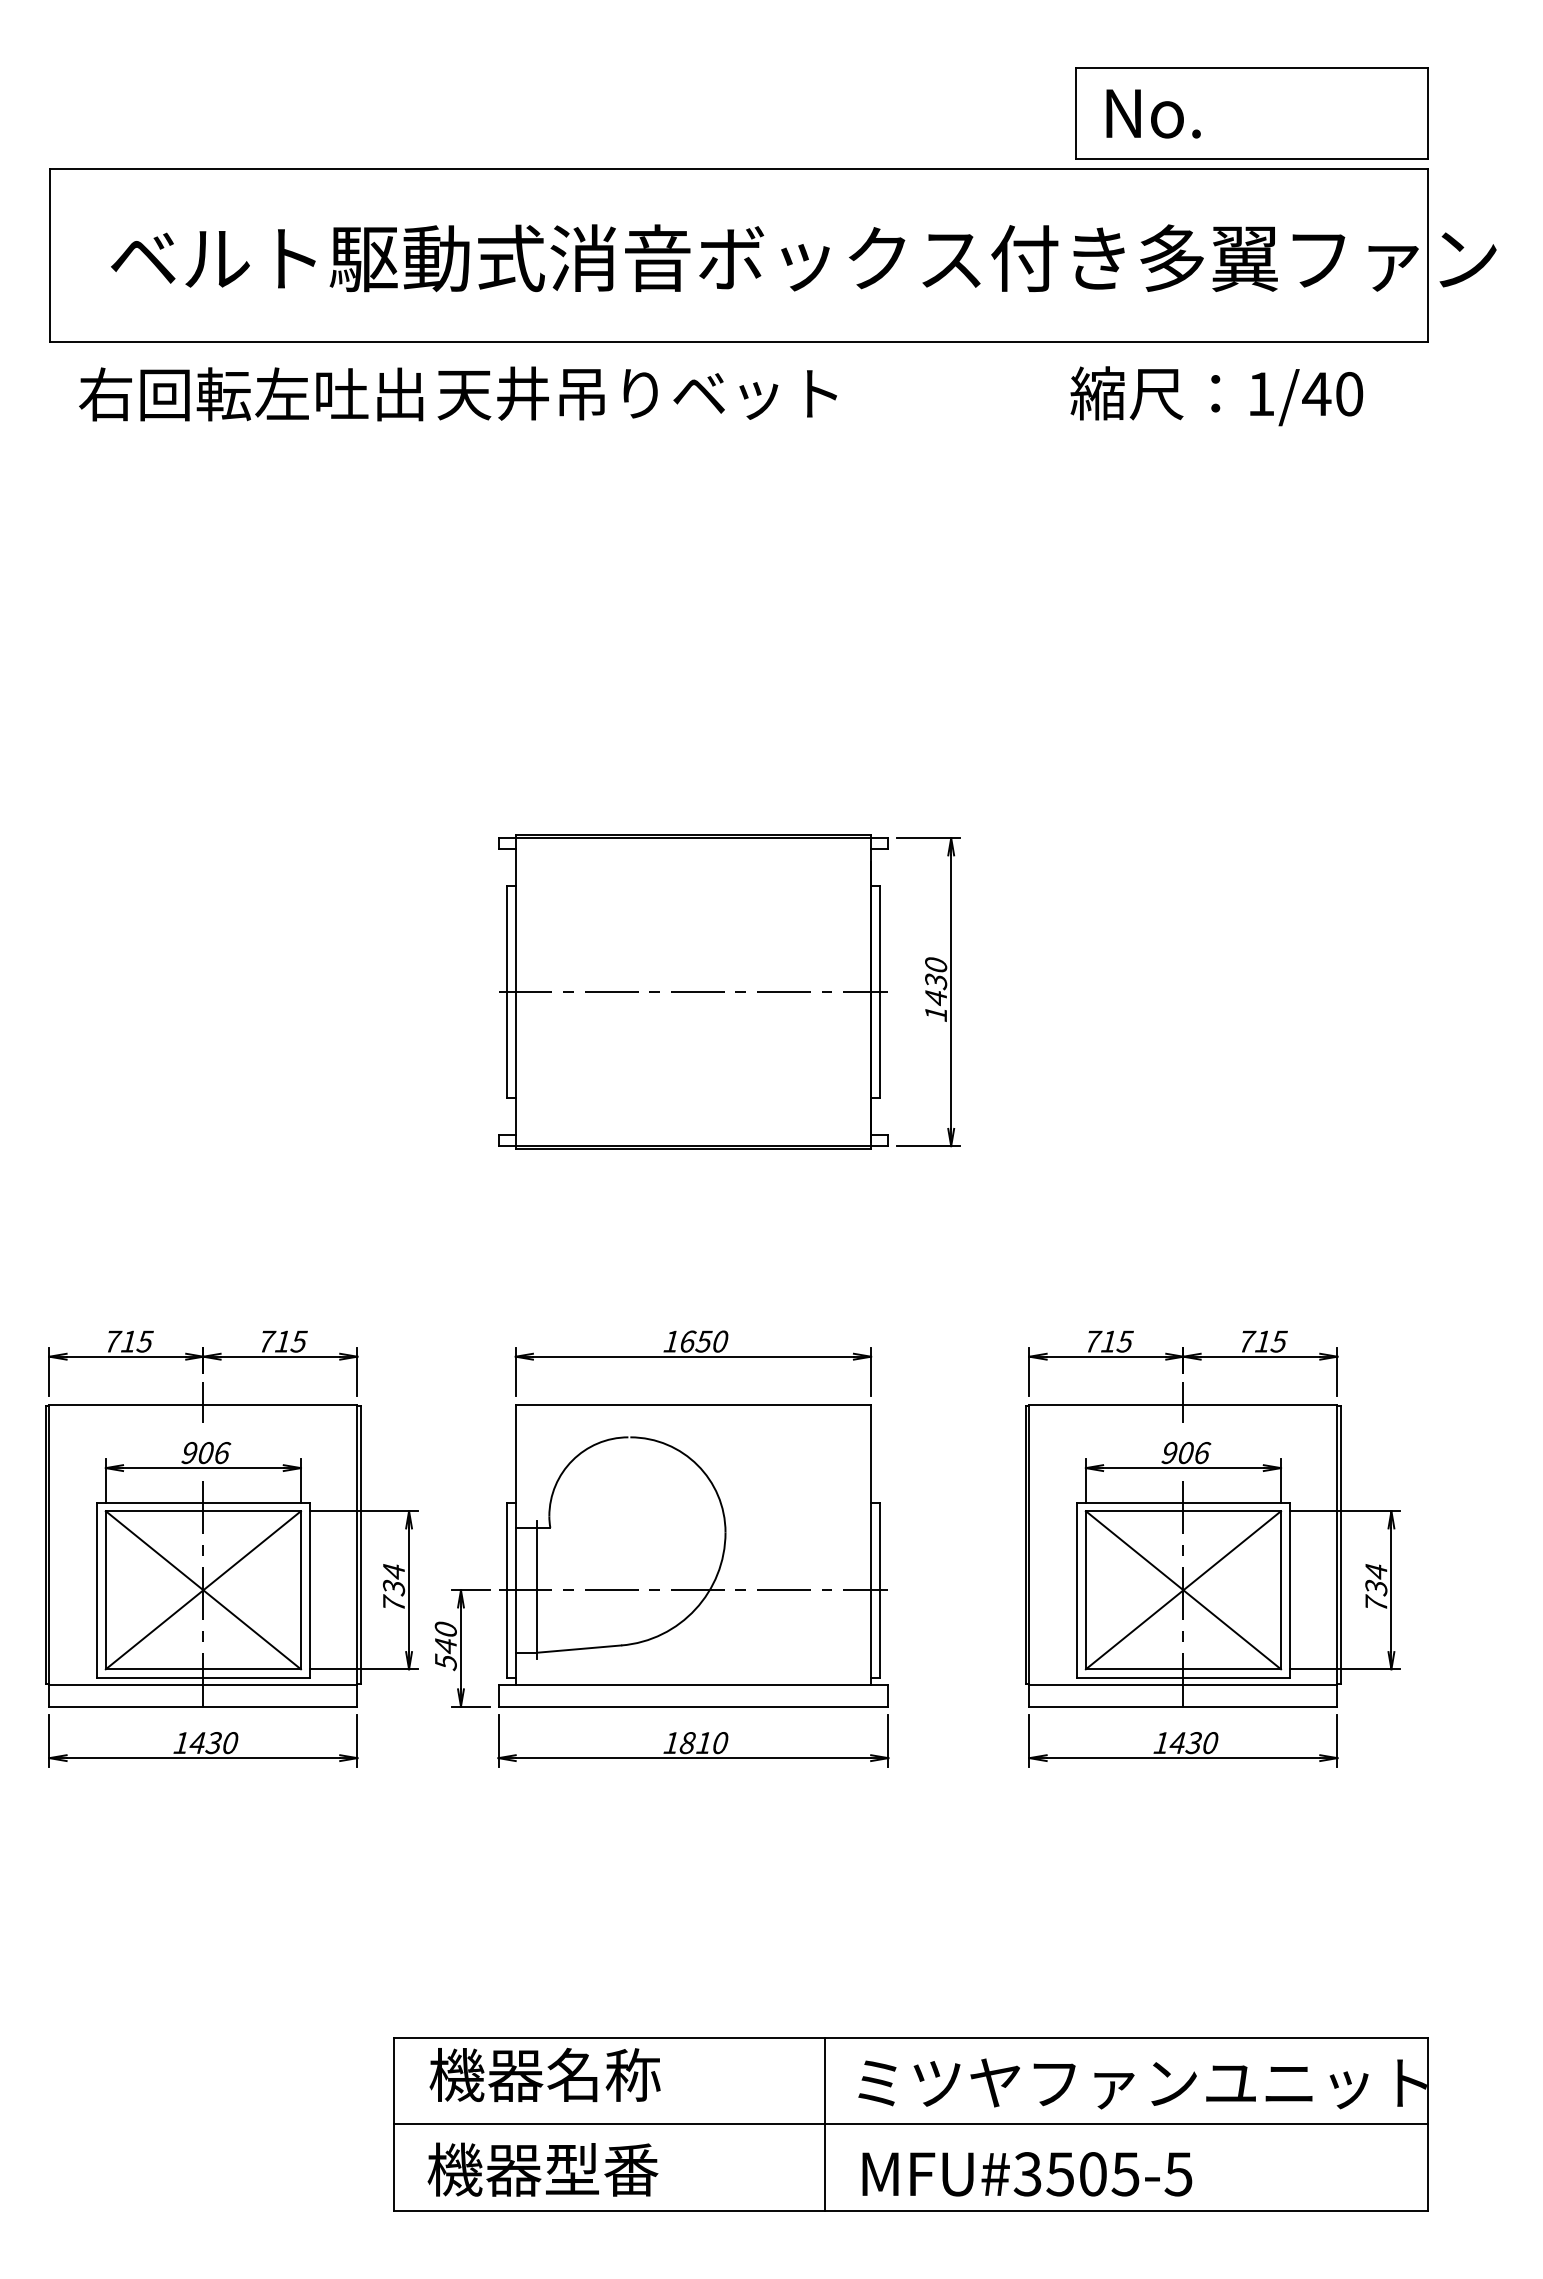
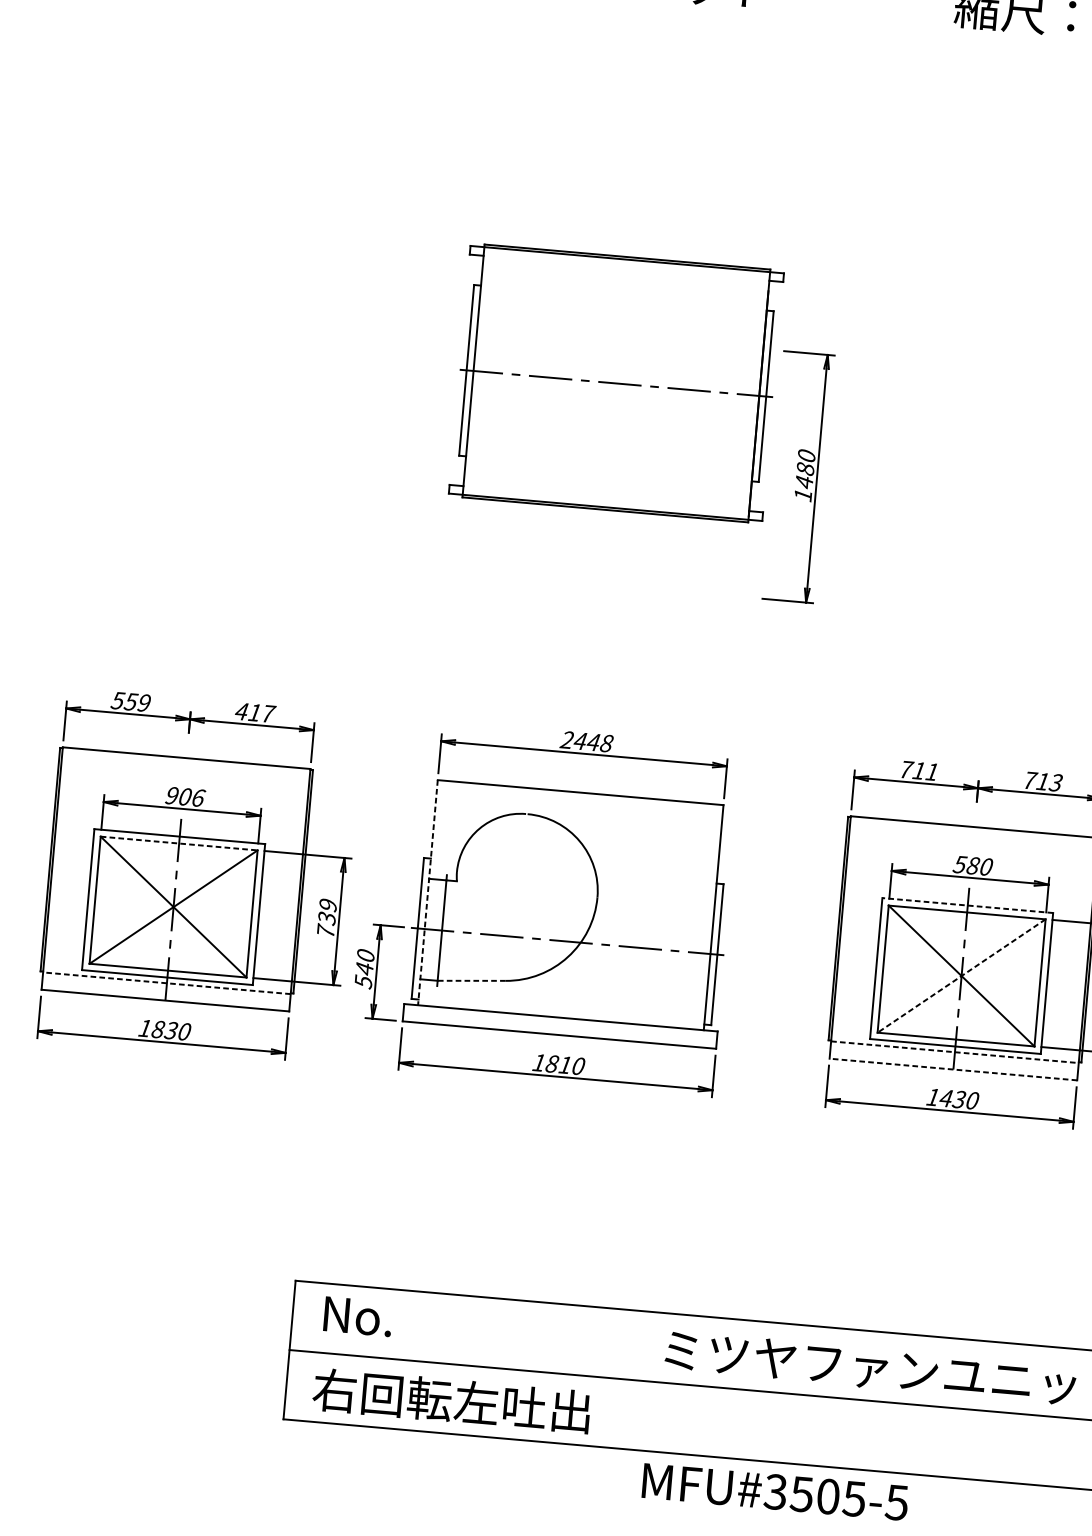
text: (936, 981) -> (805, 469), 1430 -> 1480
part: (693, 991) -> (616, 382), moved
text: (128, 1341) -> (130, 701), 715 -> 559
text: (283, 1341) -> (255, 712), 715 -> 417
text: (695, 1341) -> (586, 741), 1650 -> 2448
text: (1124, 1341) -> (931, 771), 715 -> 711
text: (1278, 1341) -> (1055, 782), 715 -> 713
line: (203, 1402) -> (186, 756), removed
line: (1183, 1402) -> (974, 825), removed
text: (1185, 1452) -> (972, 865), 906 -> 580
line: (1182, 1502) -> (967, 905), solid -> dashed
line: (203, 1511) -> (179, 843), solid -> dashed
line: (515, 1545) -> (427, 893), solid -> dashed
text: (393, 1571) -> (327, 905), 734 -> 739
line: (1183, 1590) -> (961, 976), solid -> dashed
line: (578, 1649) -> (471, 981), solid -> dashed
line: (203, 1685) -> (166, 983), solid -> dashed
line: (1183, 1685) -> (954, 1052), solid -> dashed
line: (1183, 1706) -> (953, 1069), solid -> dashed
text: (197, 1743) -> (158, 1029), 1430 -> 1830
text: (544, 2074) -> (413, 1320), 機器名称 -> No.
line: (825, 2124) -> (636, 1380), removed
text: (599, 2169) -> (451, 1400), 機器型番 -> 右回転左吐出
text: (1027, 2174) -> (775, 1492), moved

